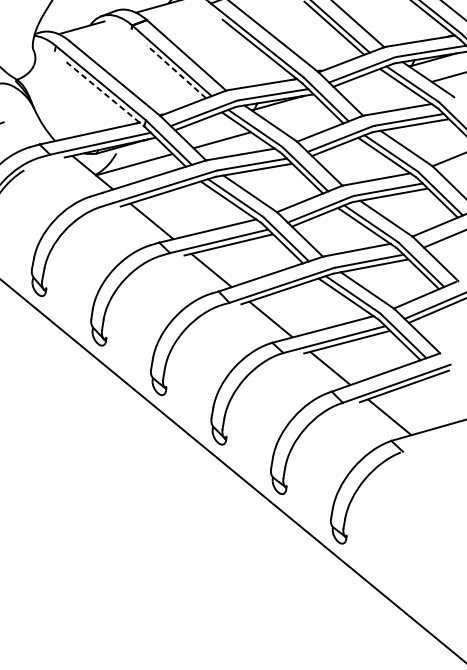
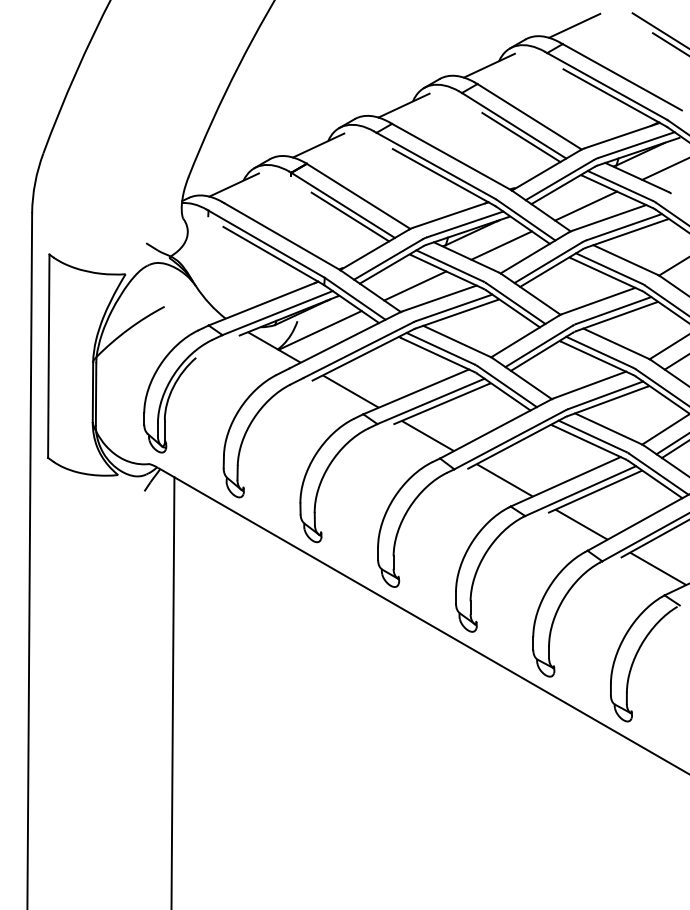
line: (176, 72) -> (350, 217), dashed -> solid
line: (105, 93) -> (273, 255), dashed -> solid
line: (380, 95) -> (586, 205), added
line: (301, 117) -> (501, 245), added

